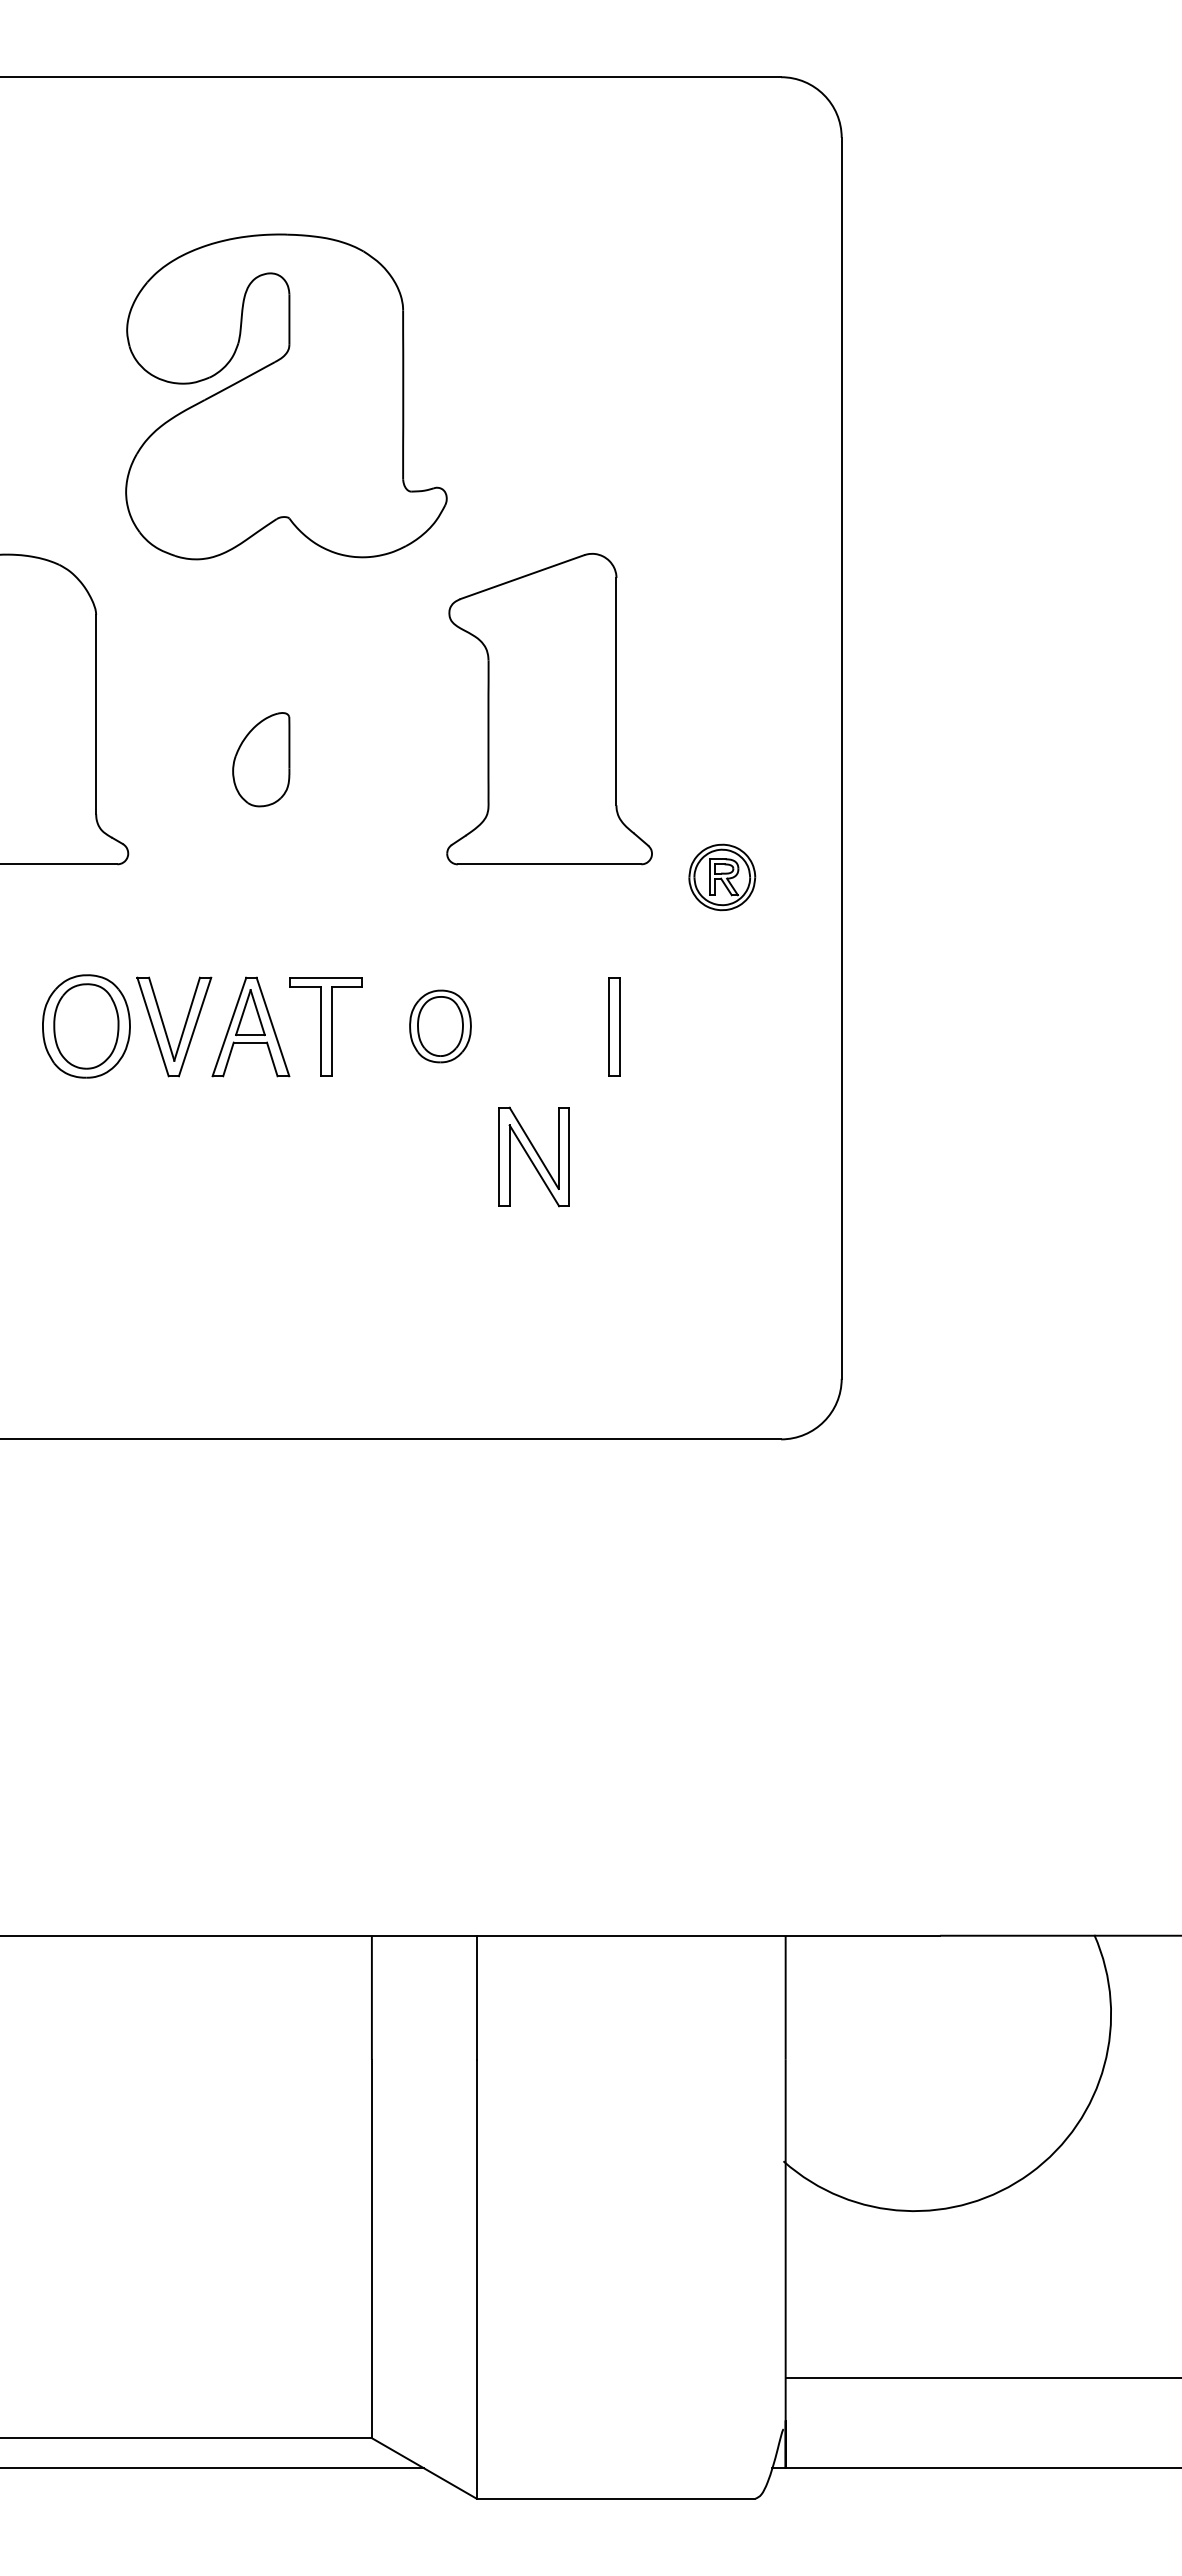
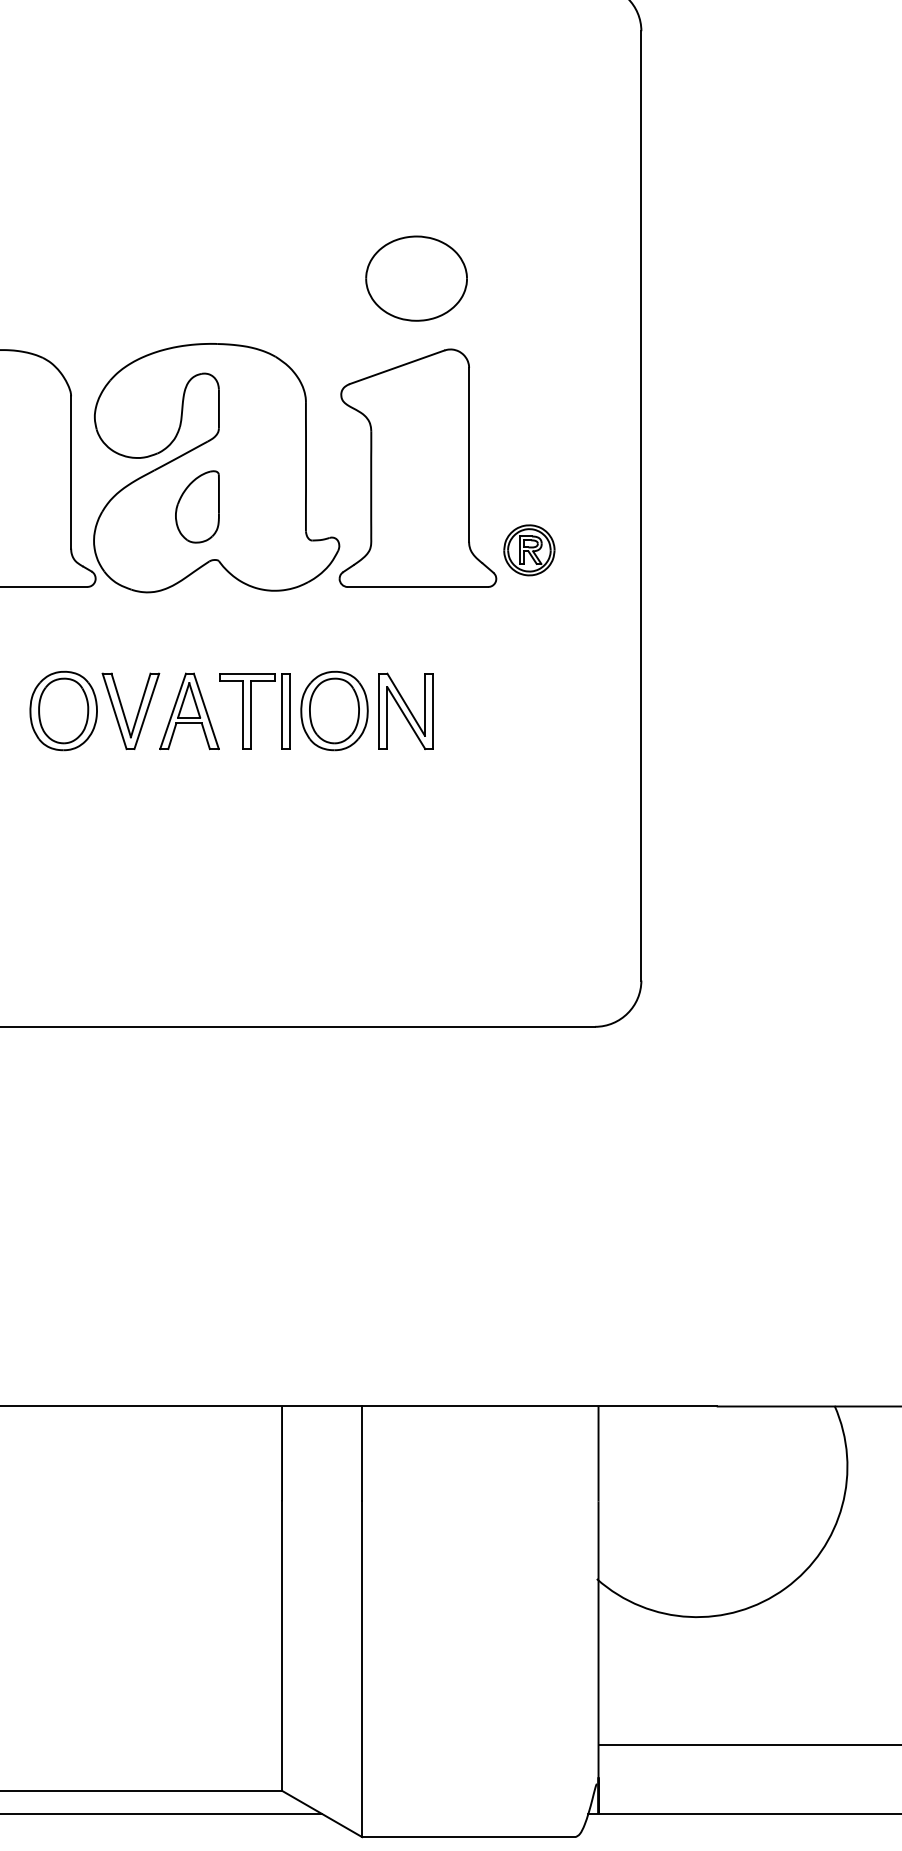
part: (286, 396) -> (216, 467), moved
part: (547, 461) -> (416, 278), added
part: (722, 877) -> (529, 550), moved
part: (440, 1026) -> (334, 711), size x1.43
part: (614, 1026) -> (285, 711), moved
part: (533, 1156) -> (405, 711), moved

